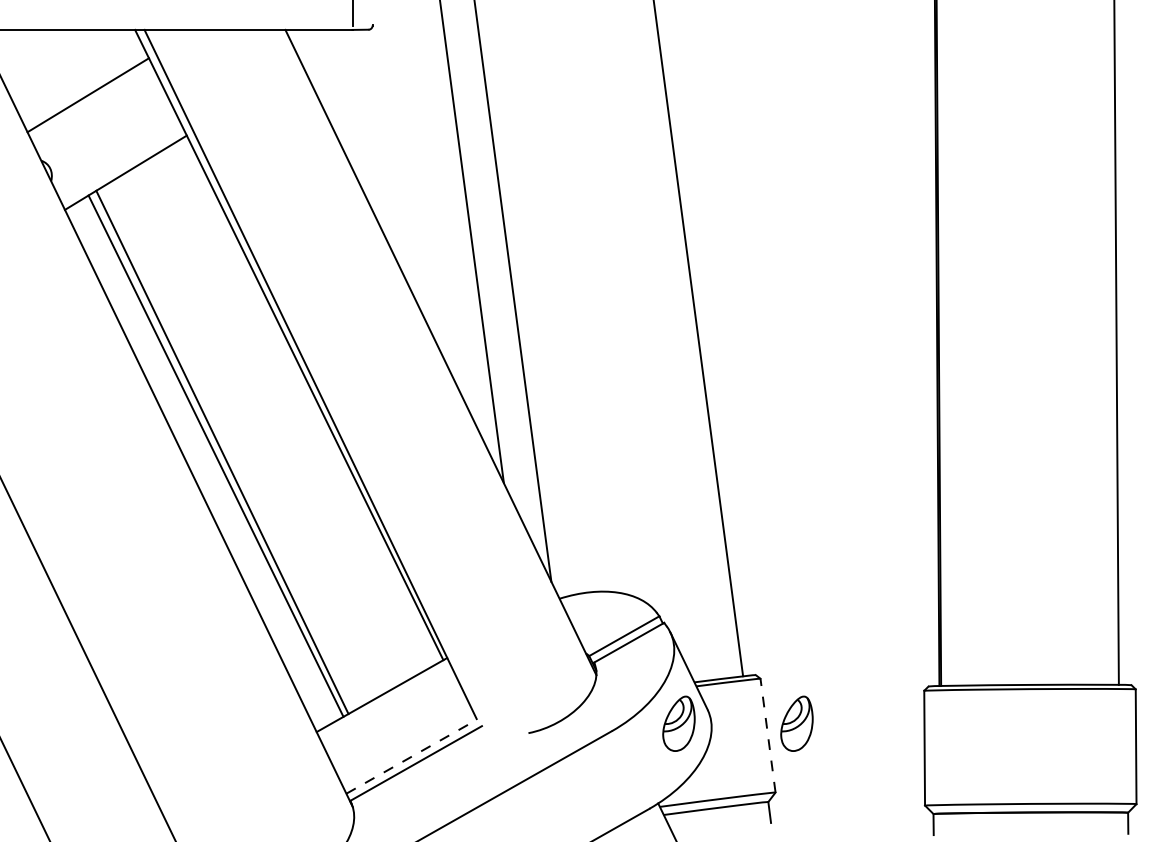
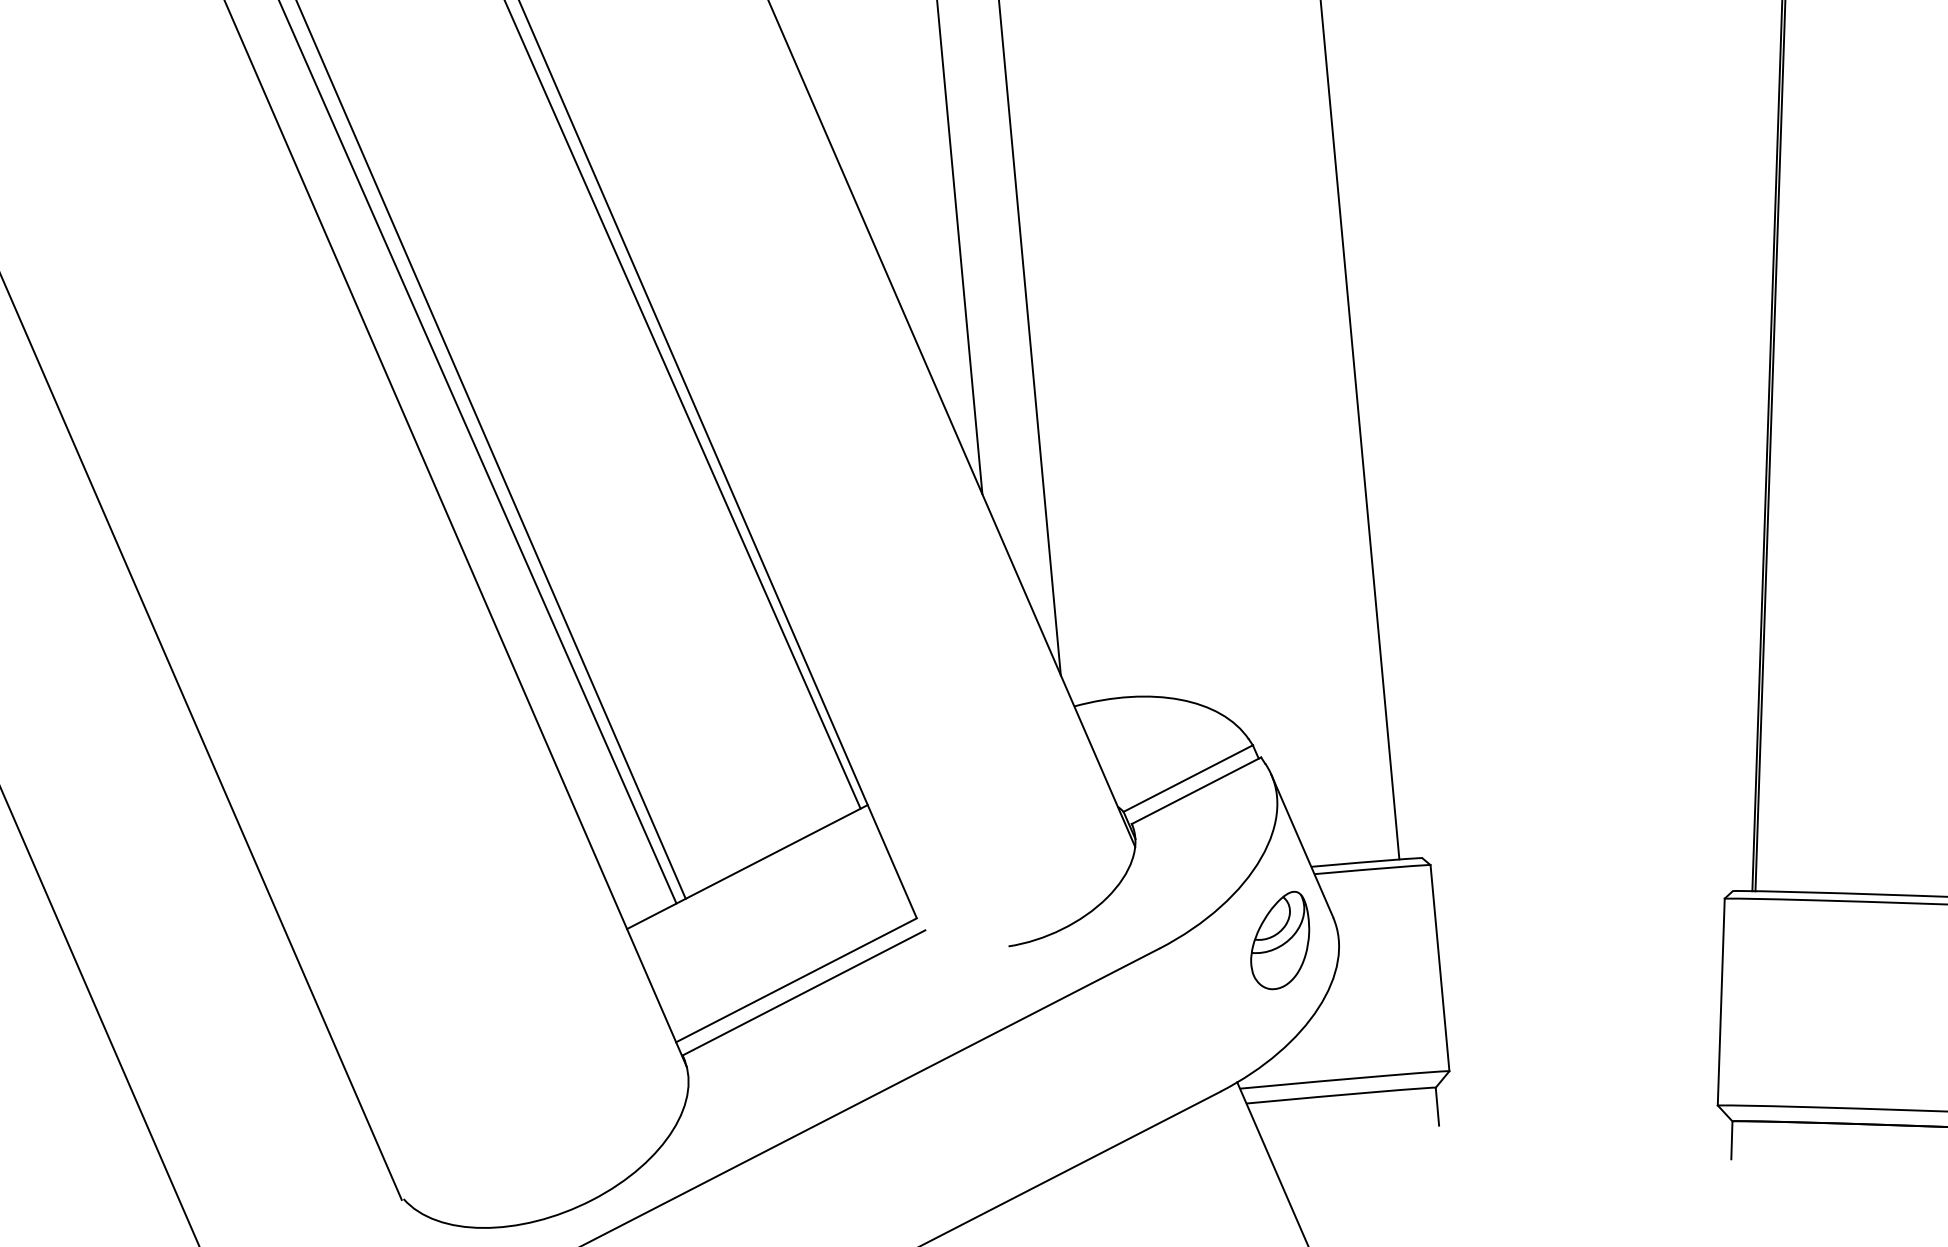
part: (796, 723) -> (1492, 948), removed
line: (767, 735) -> (1439, 967), dashed -> solid
line: (412, 756) -> (797, 979), dashed -> solid

